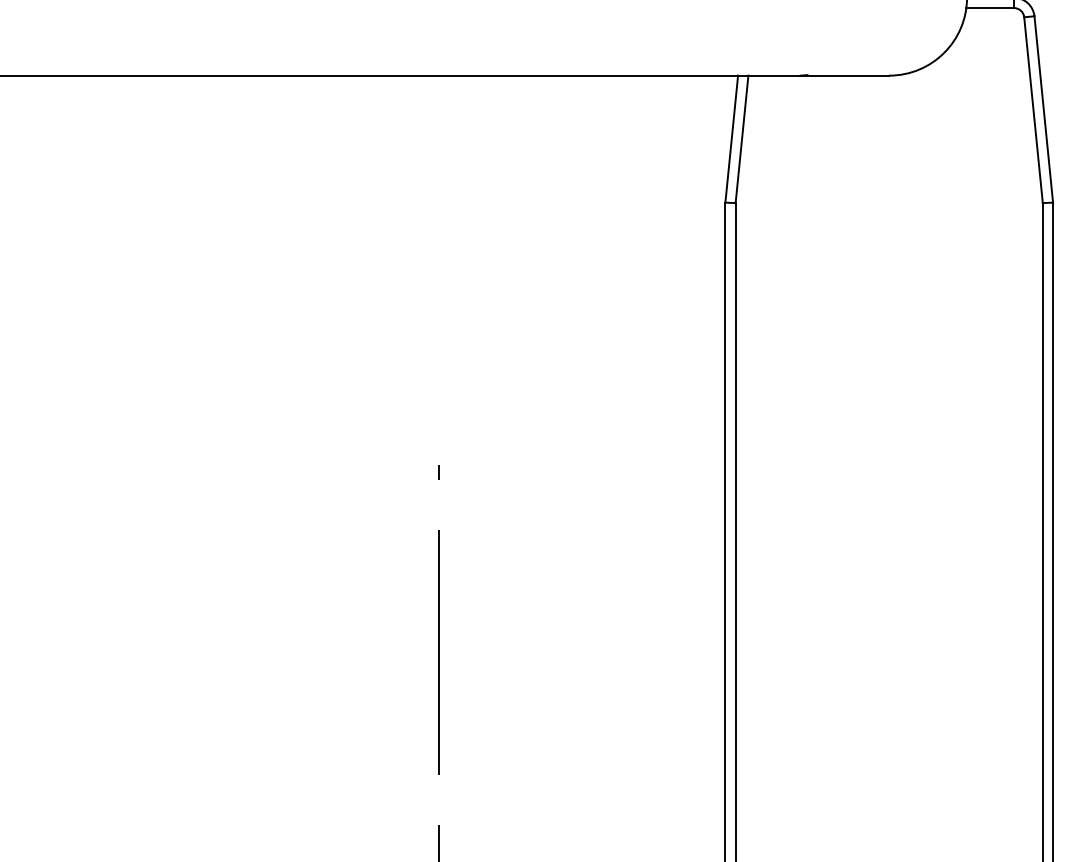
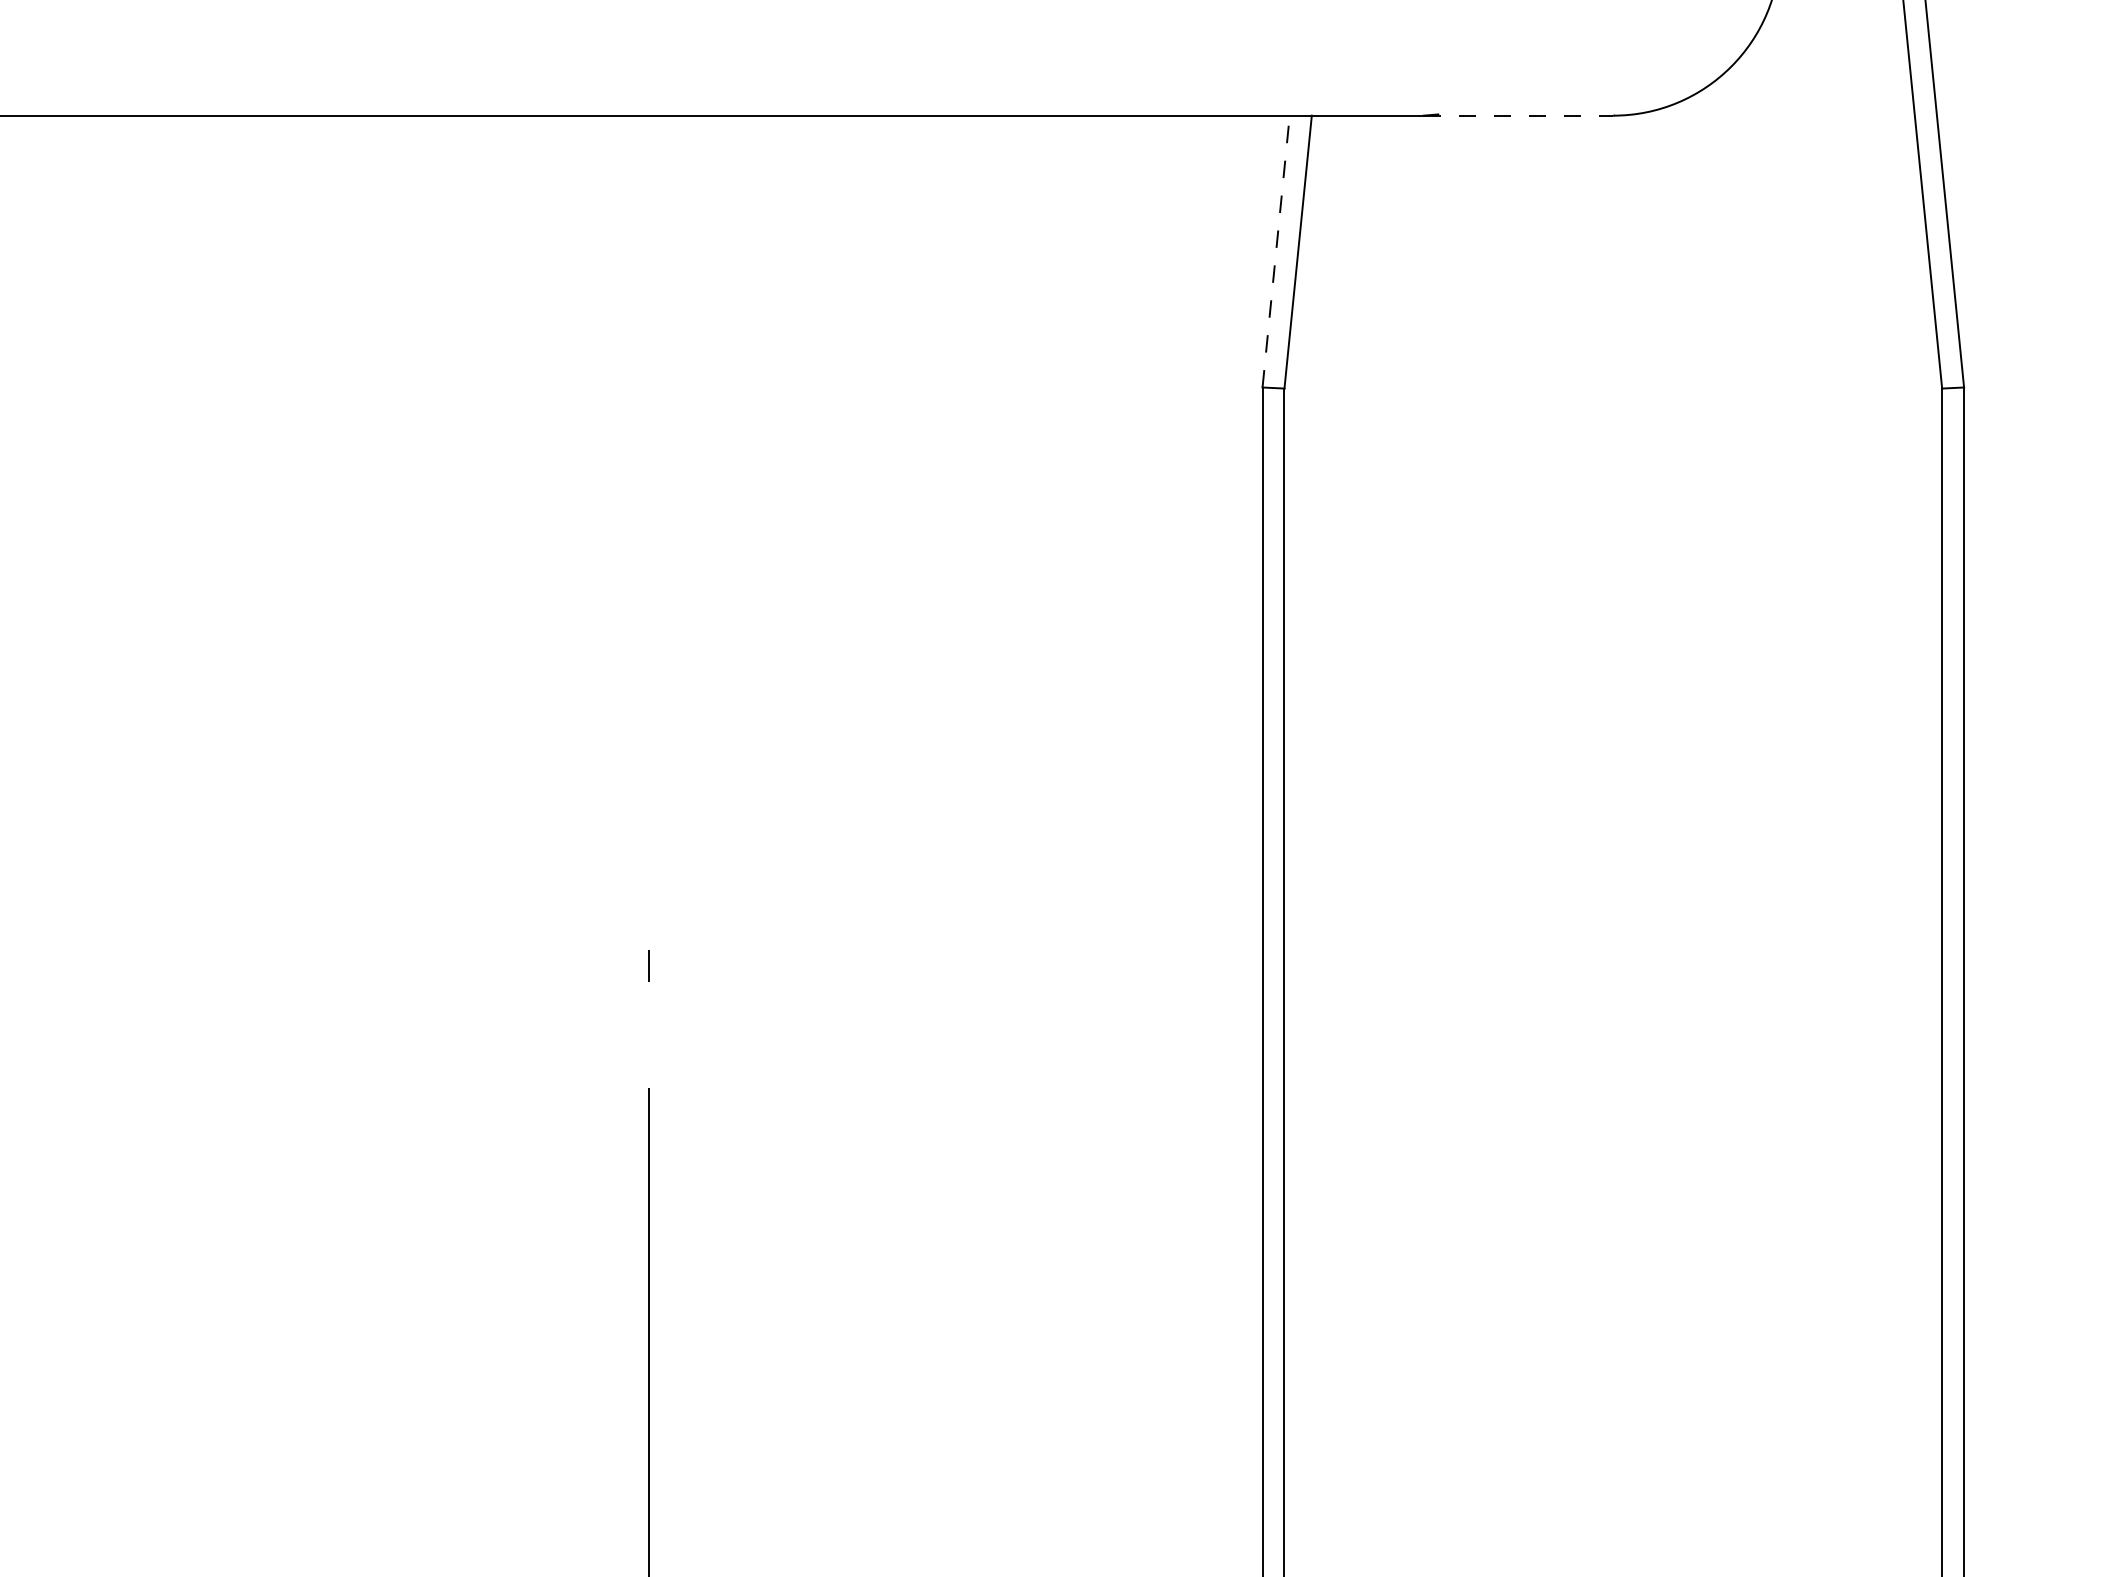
line: (845, 75) -> (1519, 115), solid -> dashed
line: (731, 139) -> (1275, 252), solid -> dashed

